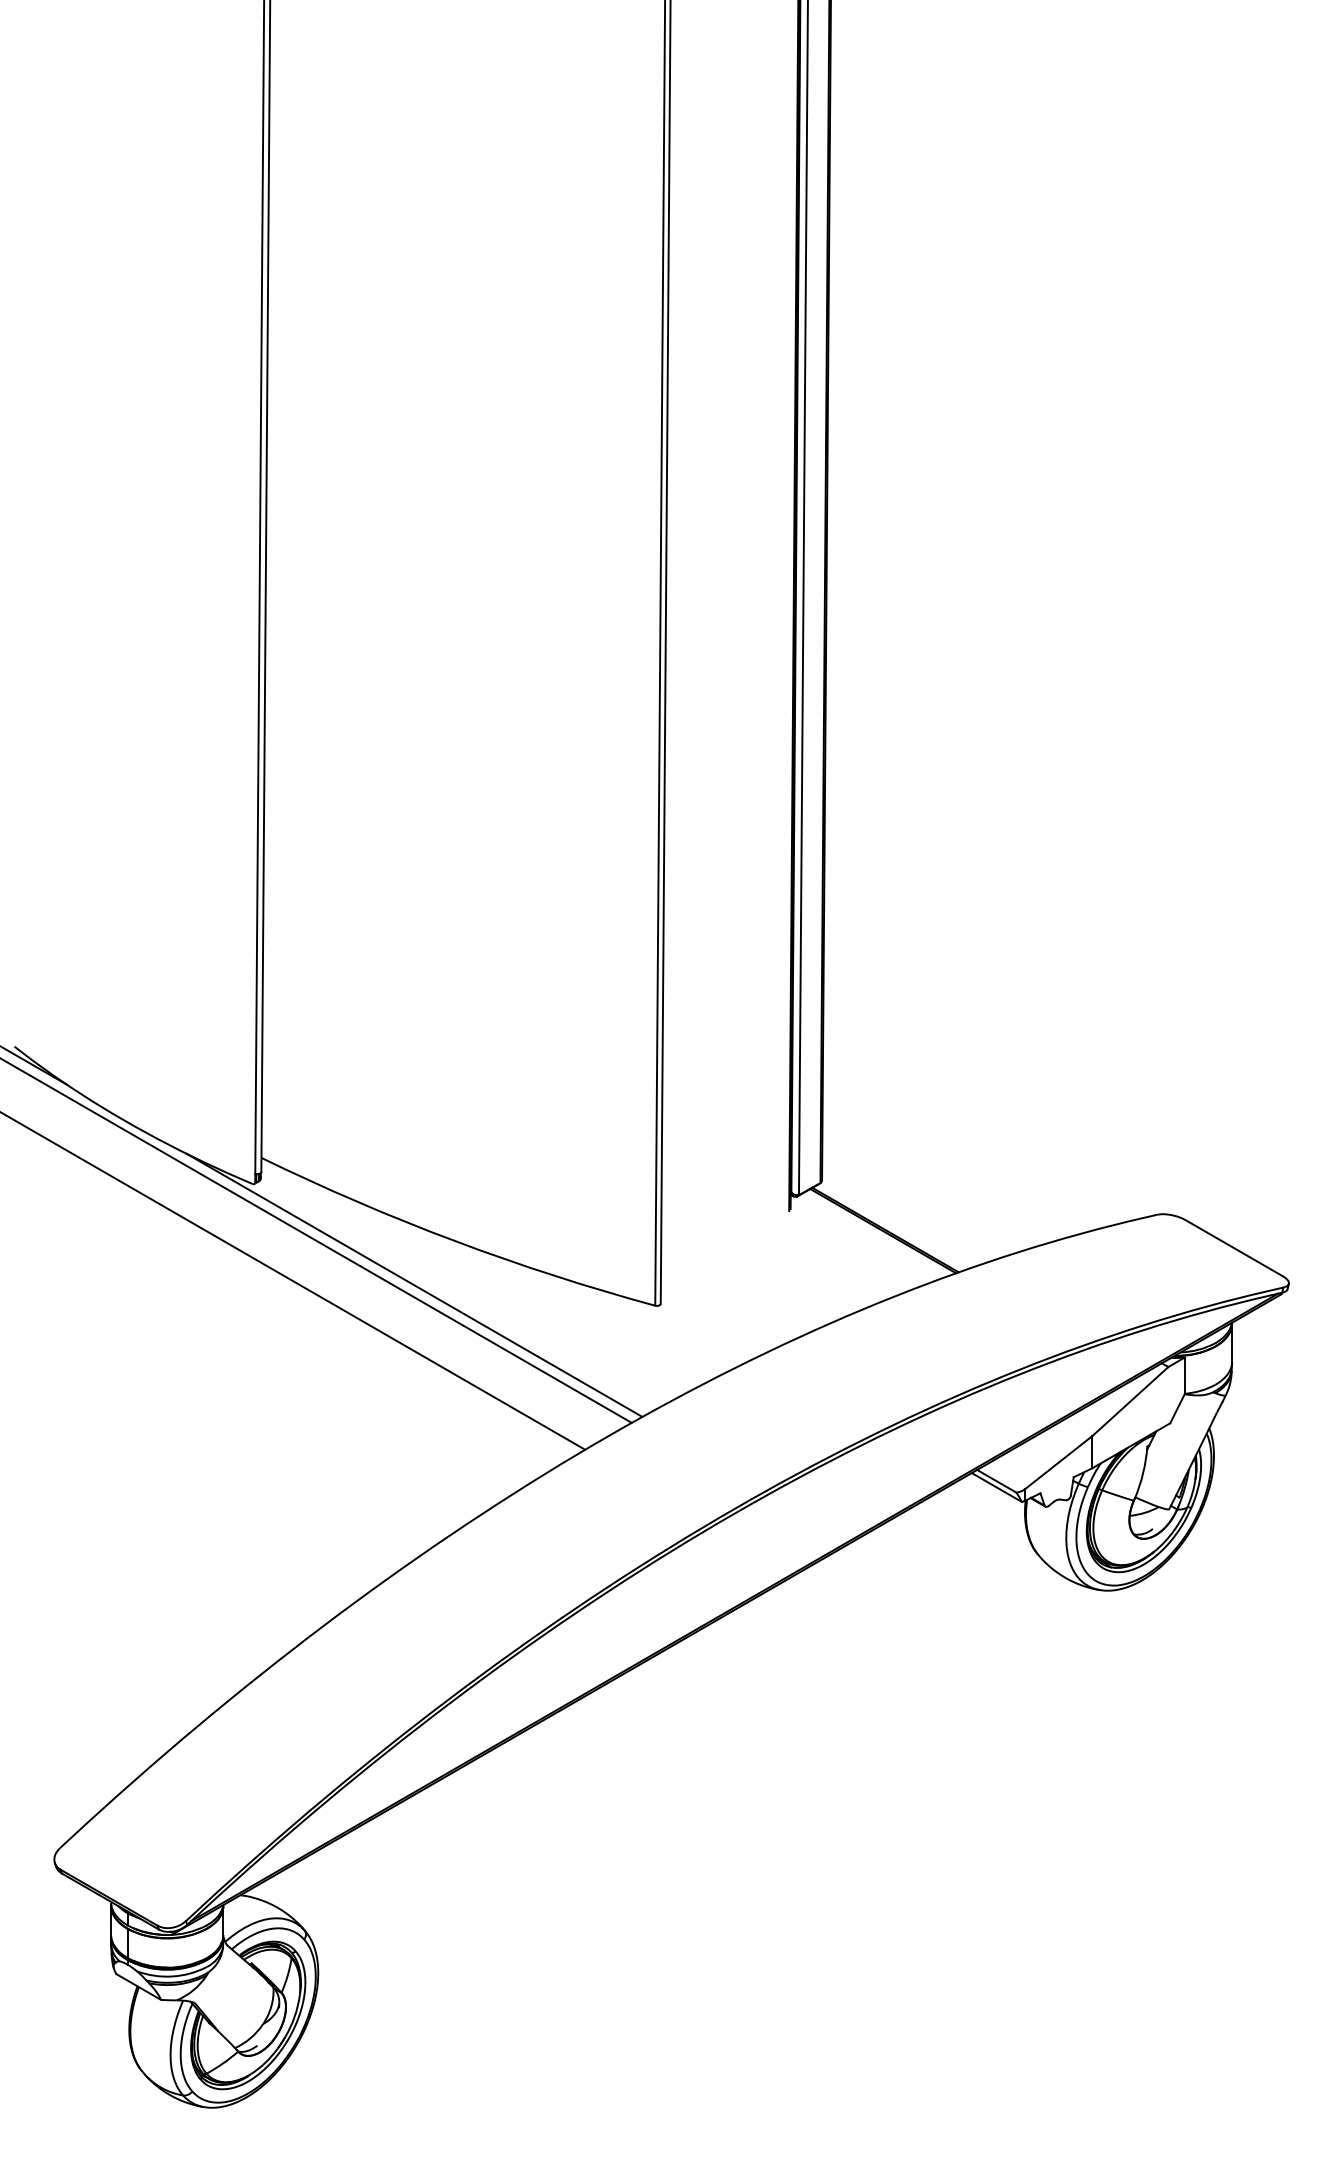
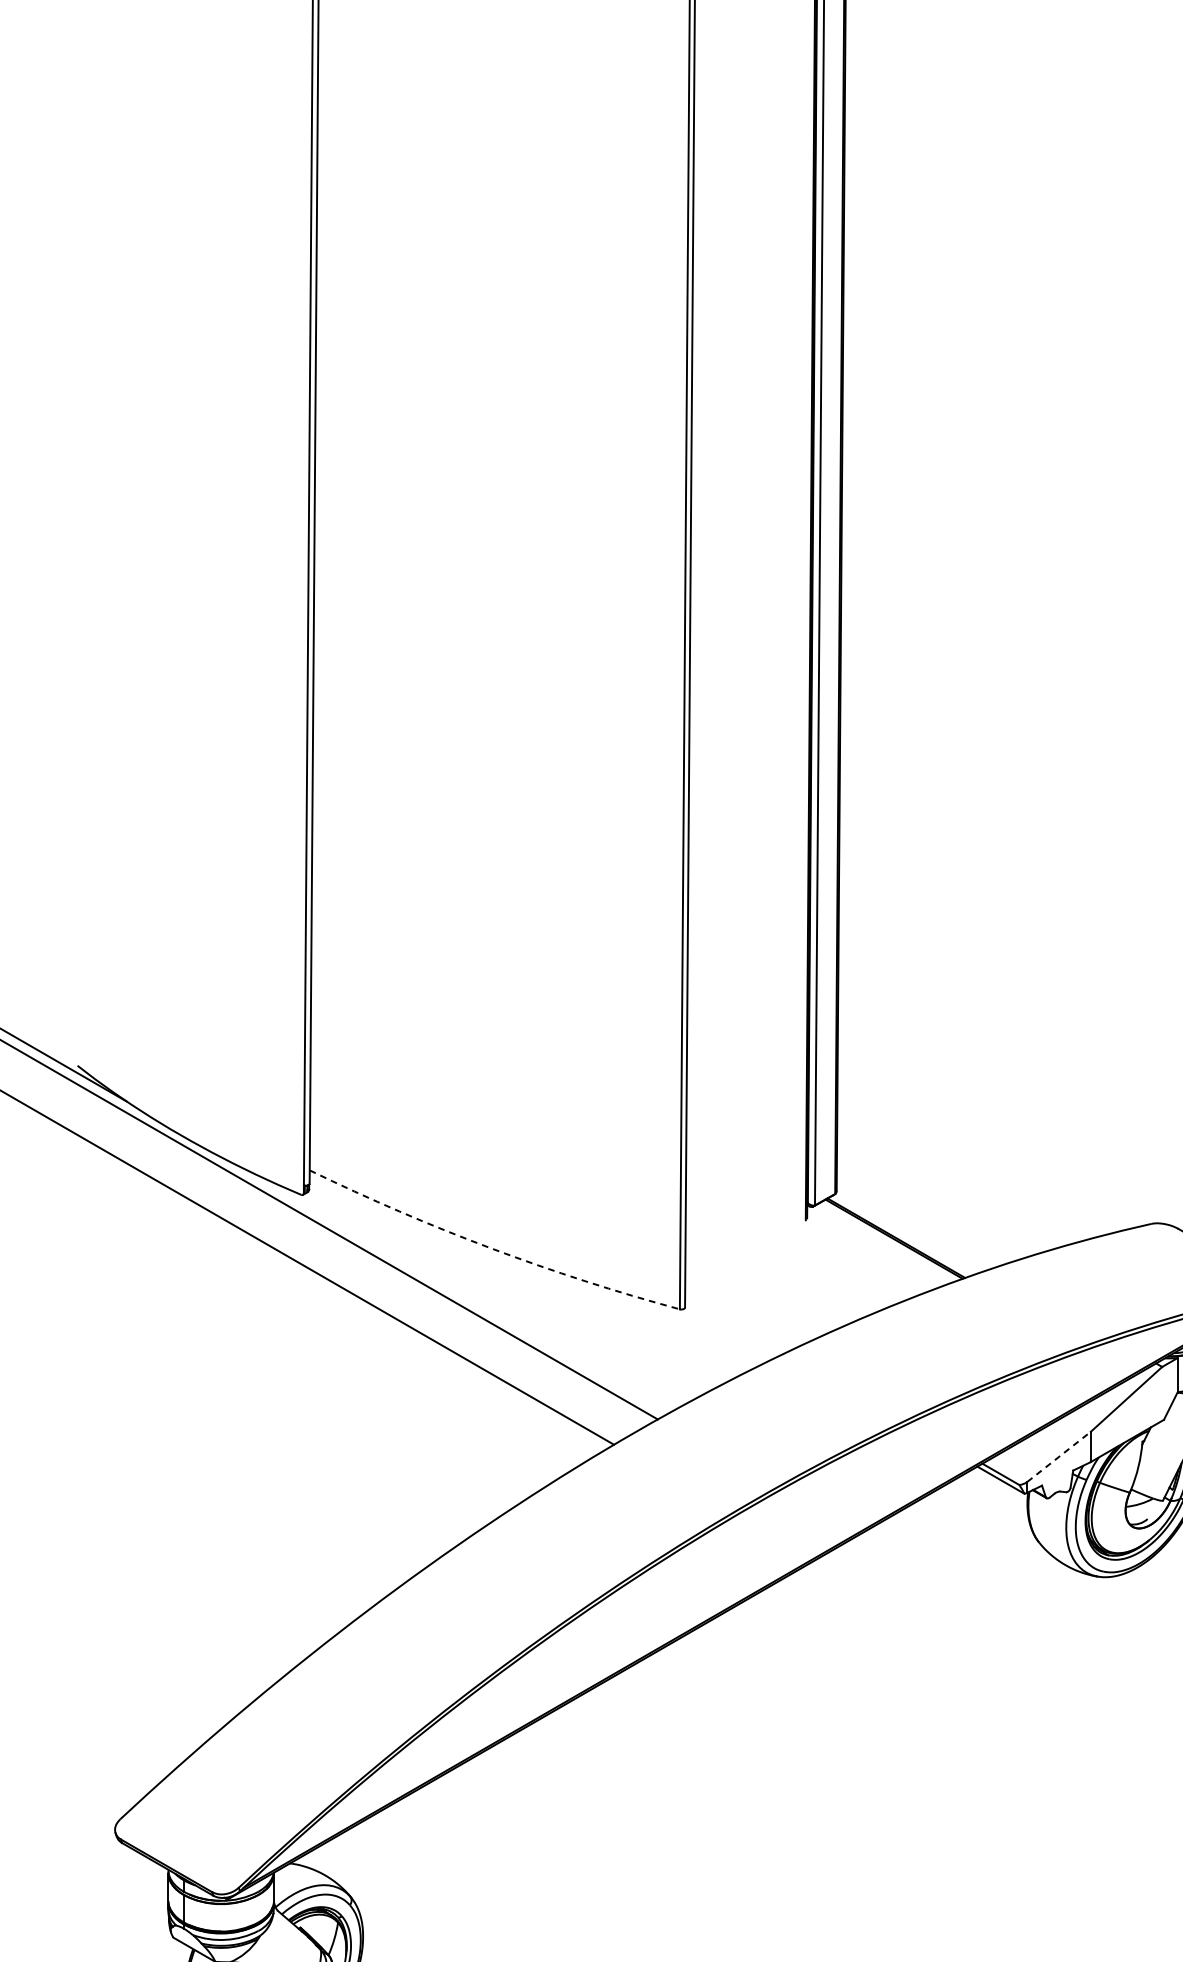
arc: (454, 1241) -> (491, 1248), solid -> dashed
line: (414, 1284) -> (453, 1289), removed
line: (1059, 1462) -> (1059, 1456), solid -> dashed

